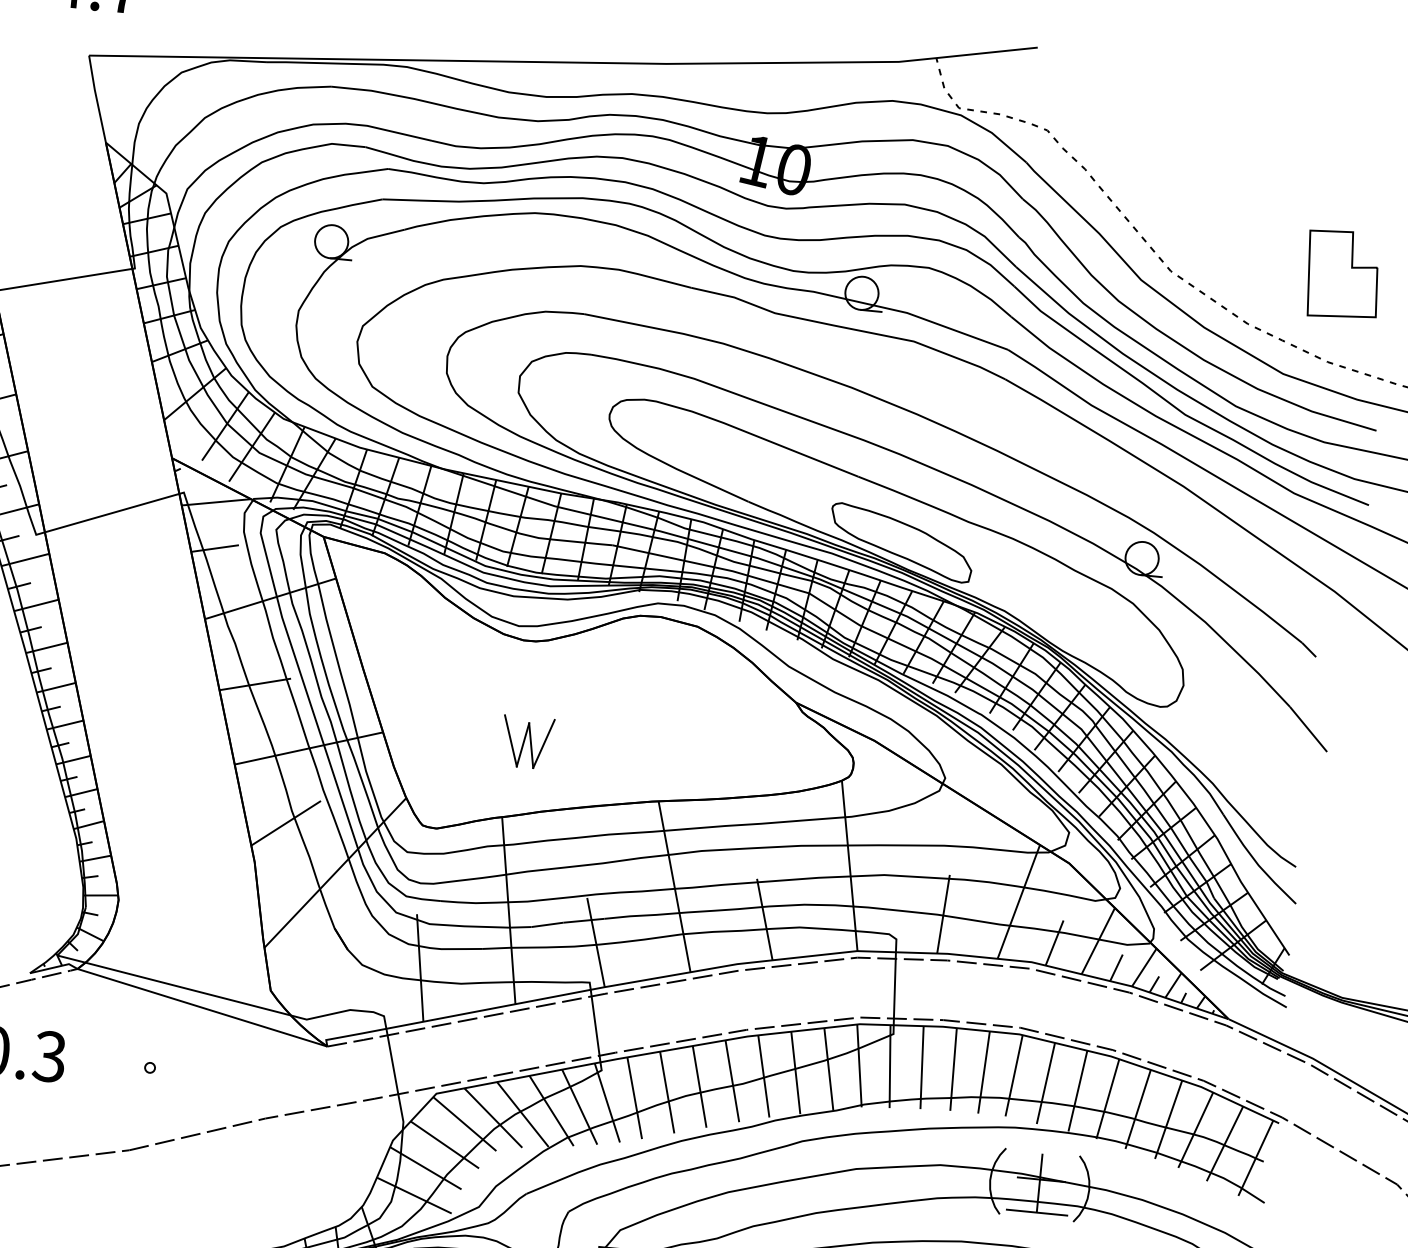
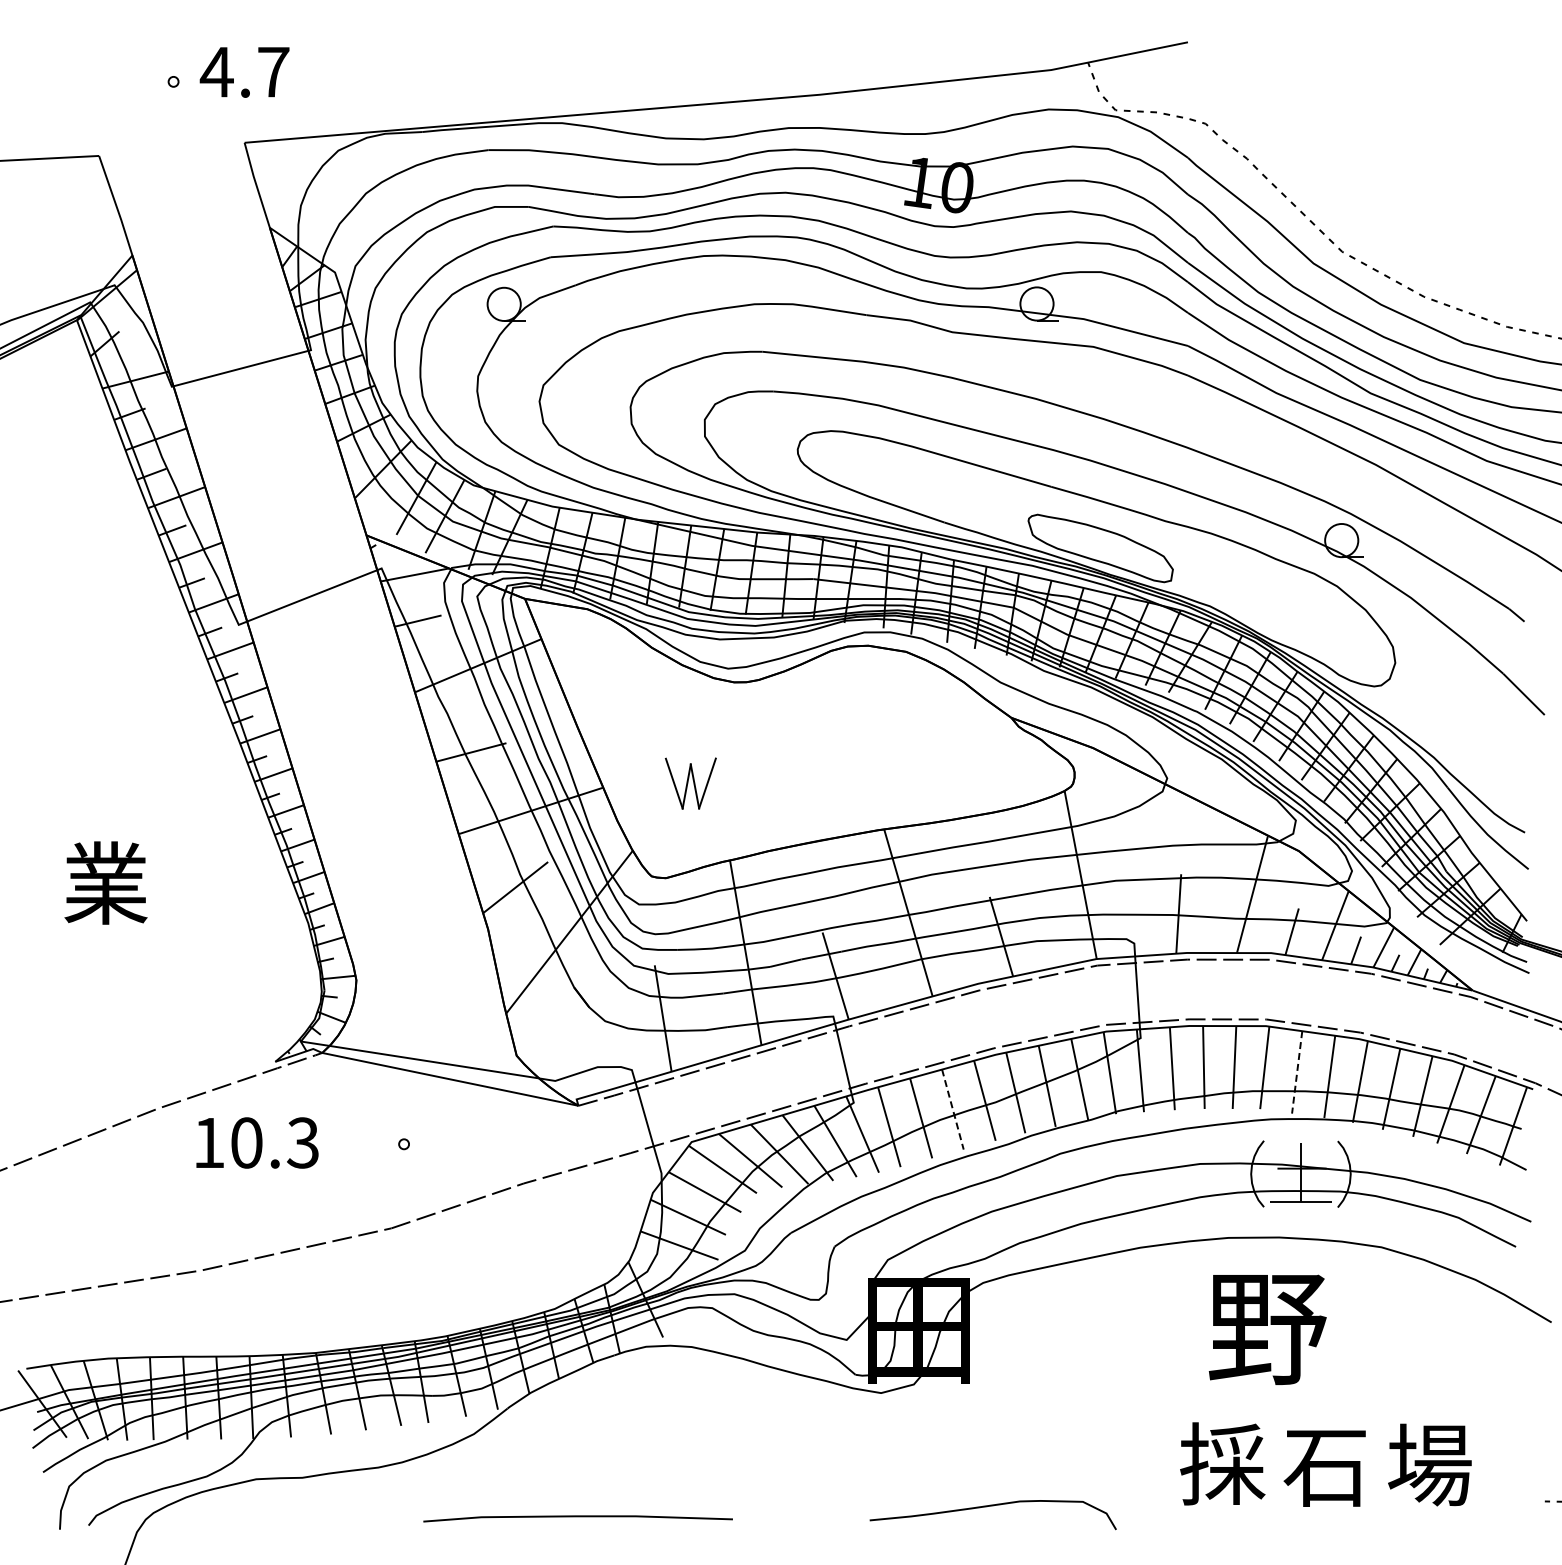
part: (1342, 274) -> (1513, 238), removed
part: (527, 742) -> (690, 783), moved
line: (1046, 1083) -> (1297, 1072), solid -> dashed
line: (700, 1087) -> (953, 1110), solid -> dashed

